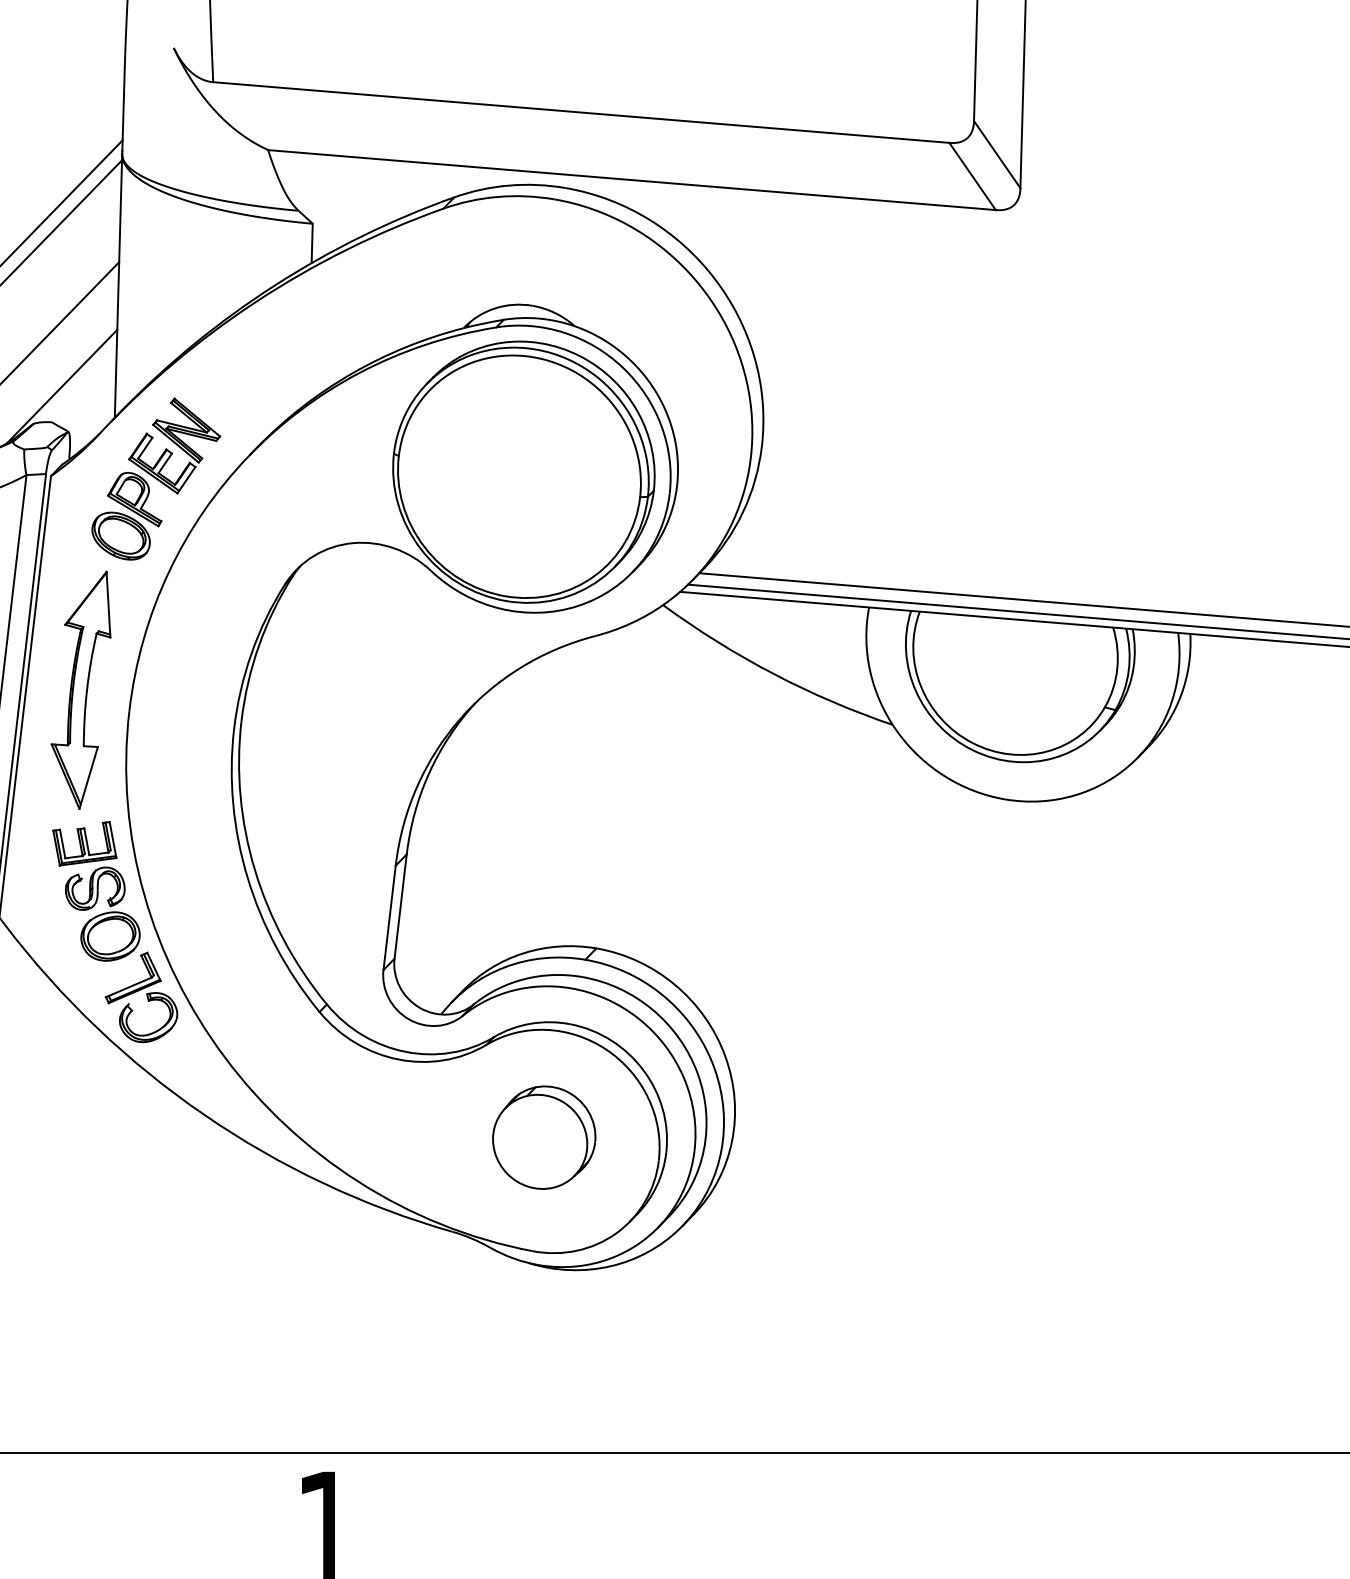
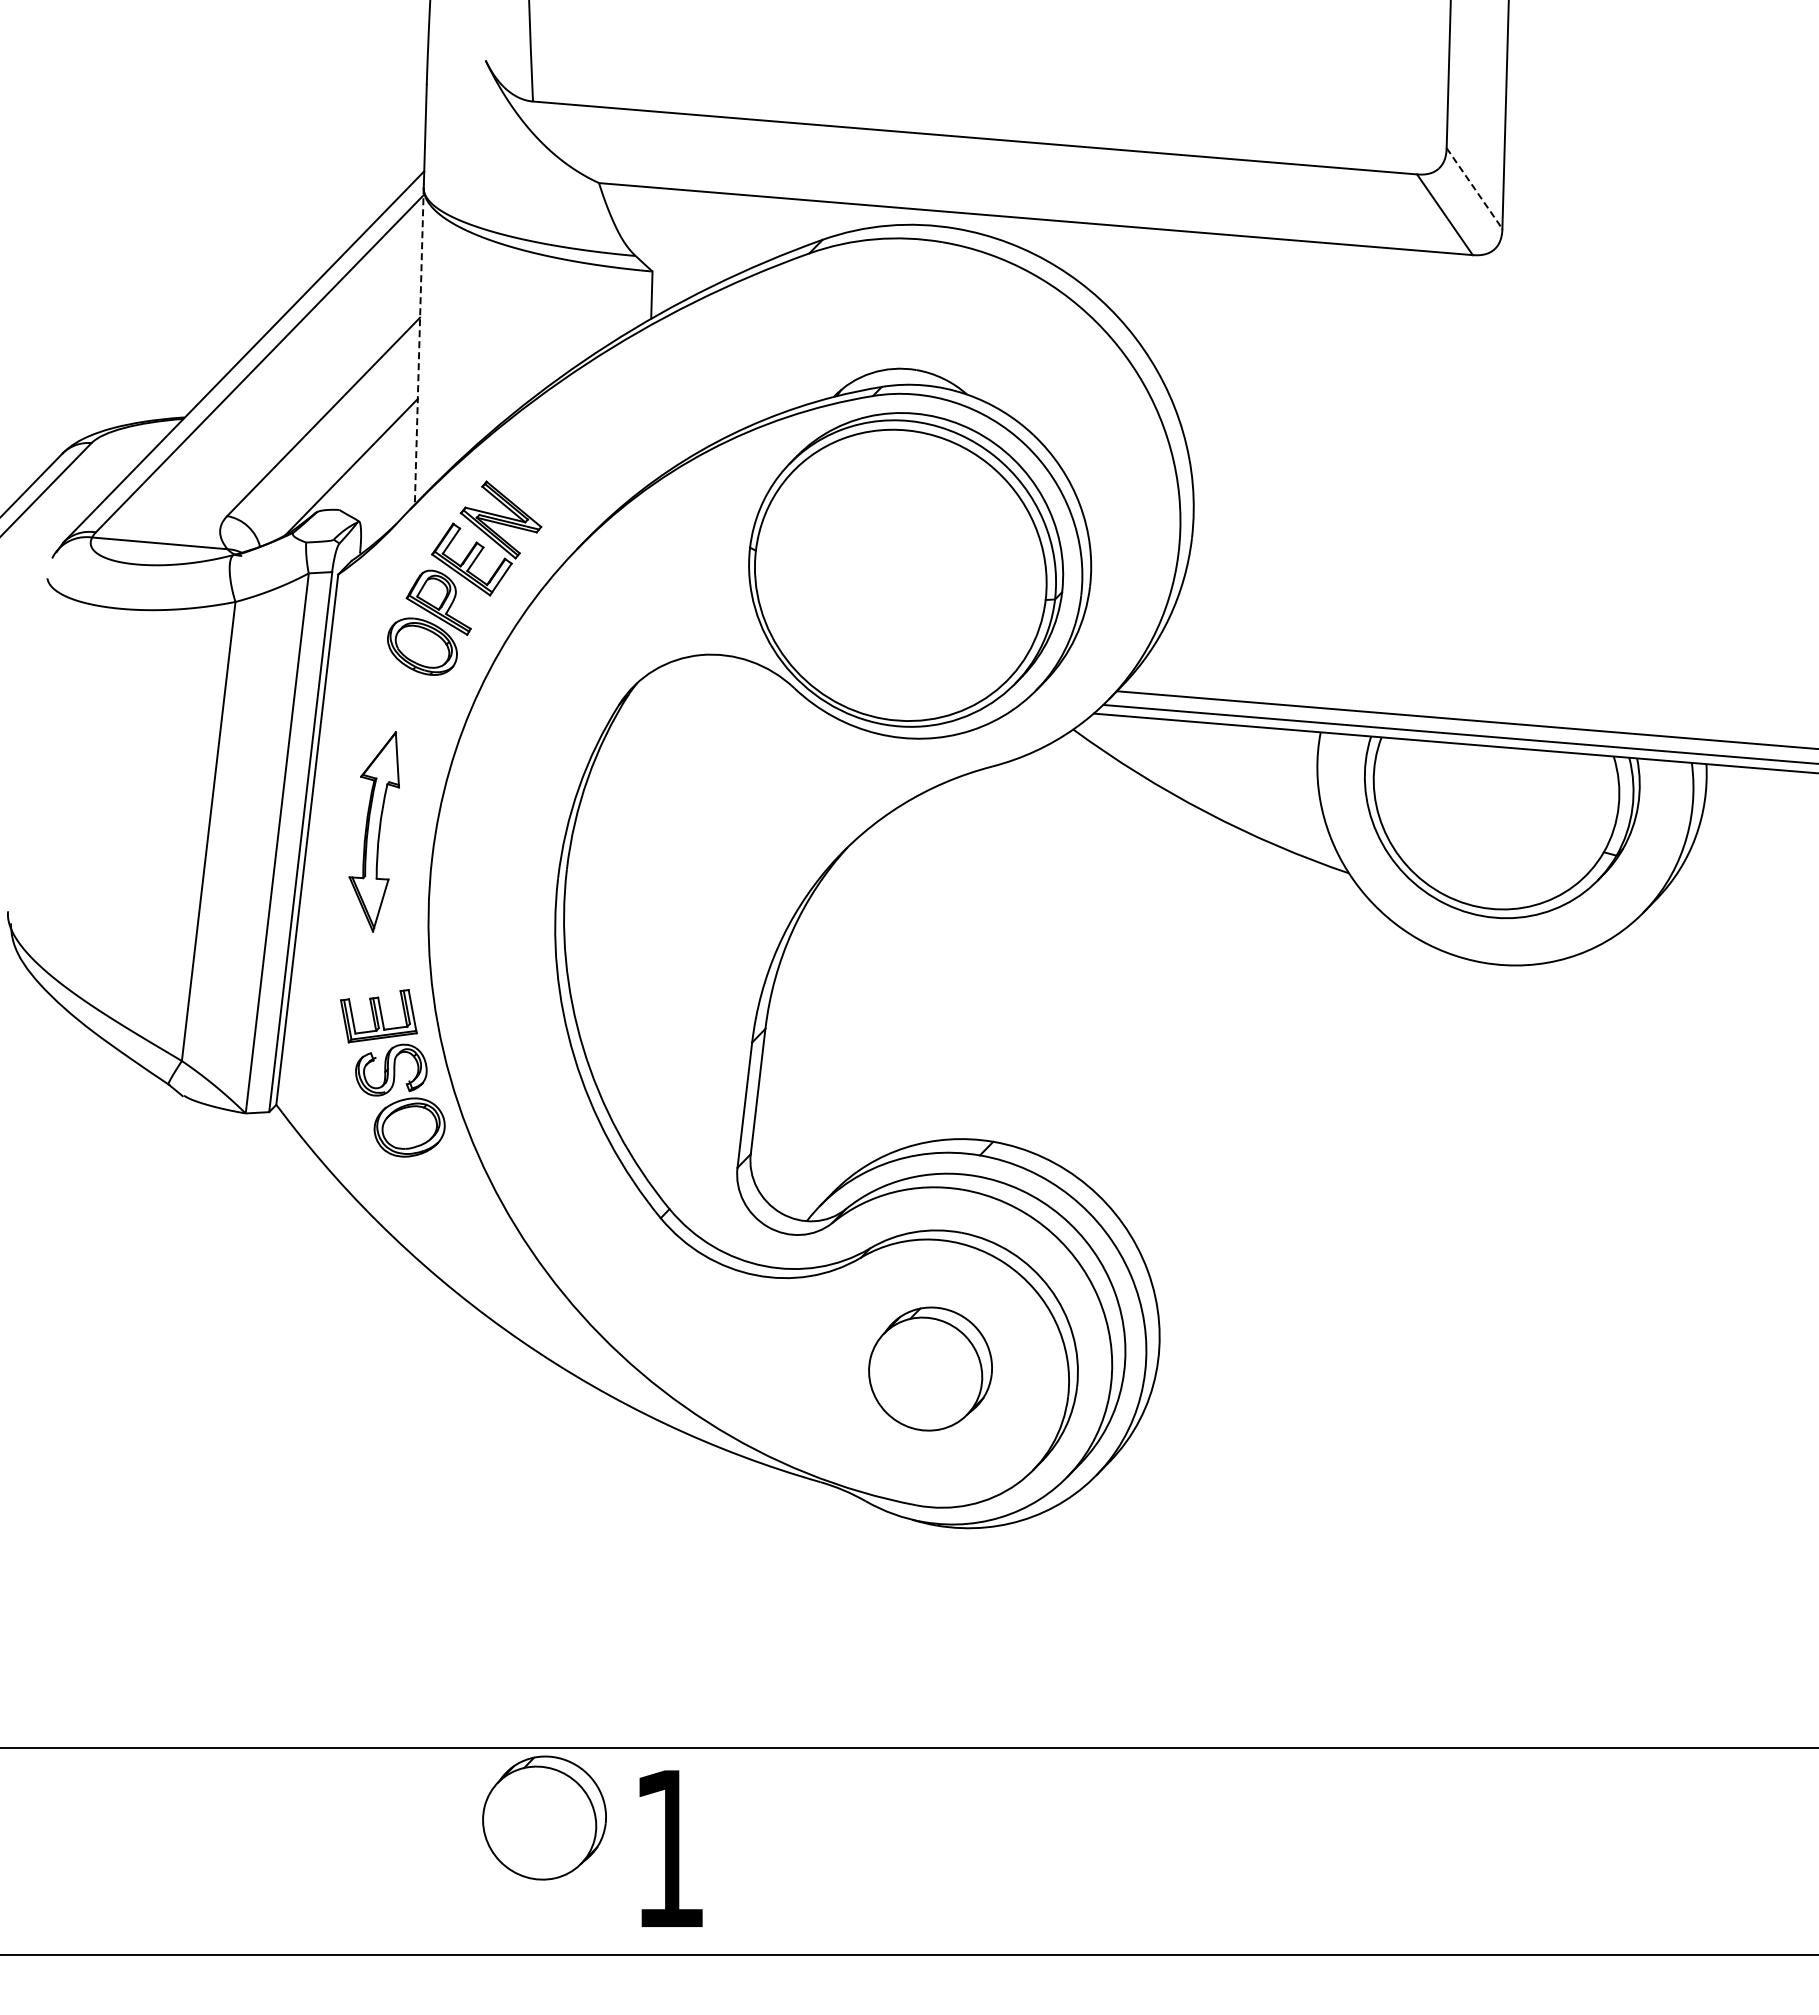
line: (997, 154) -> (1474, 188), solid -> dashed
line: (118, 285) -> (419, 345), solid -> dashed
part: (81, 690) -> (374, 831), size x0.7
part: (146, 994) -> (452, 1197), removed
part: (222, 1511) -> (544, 1817), added

